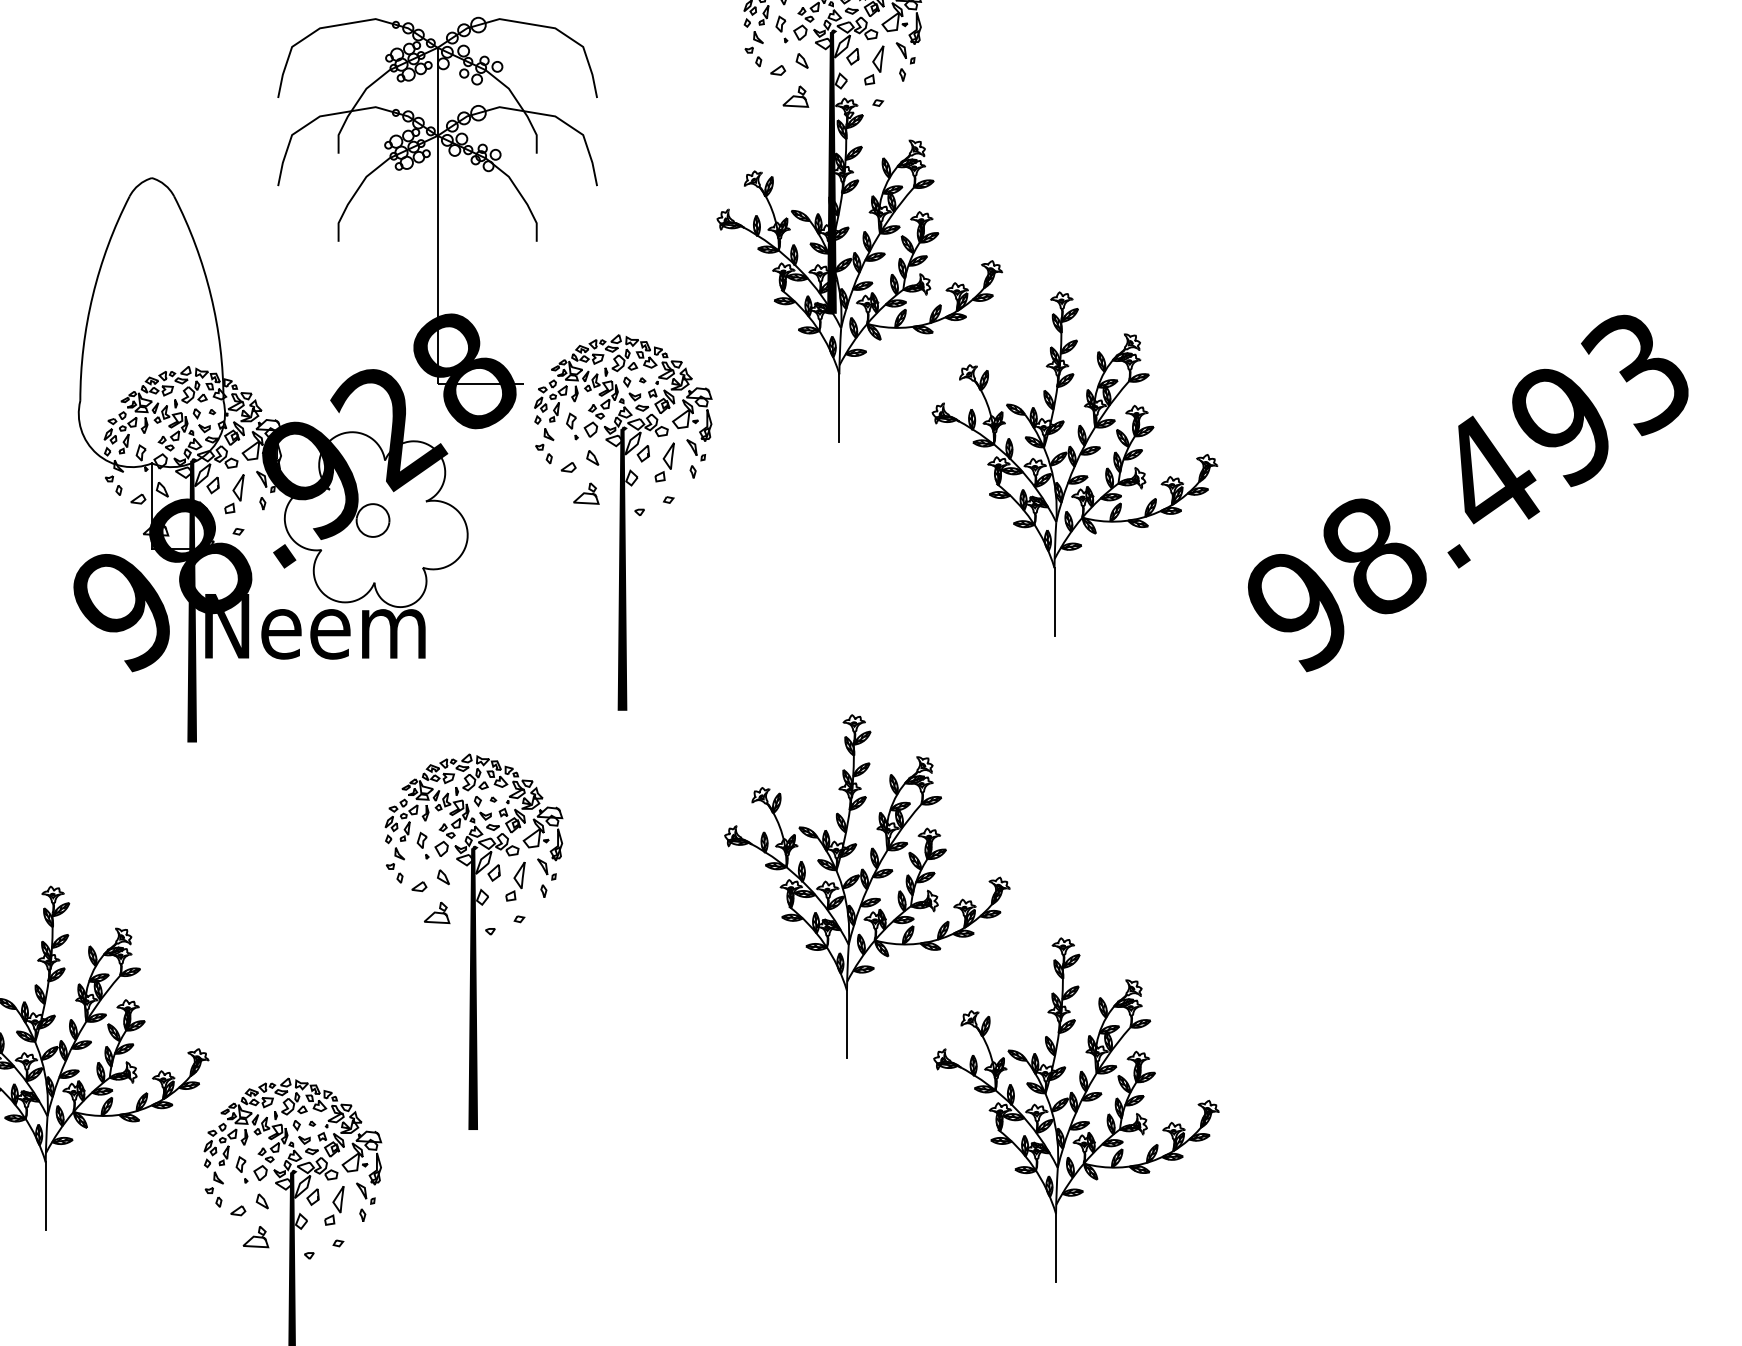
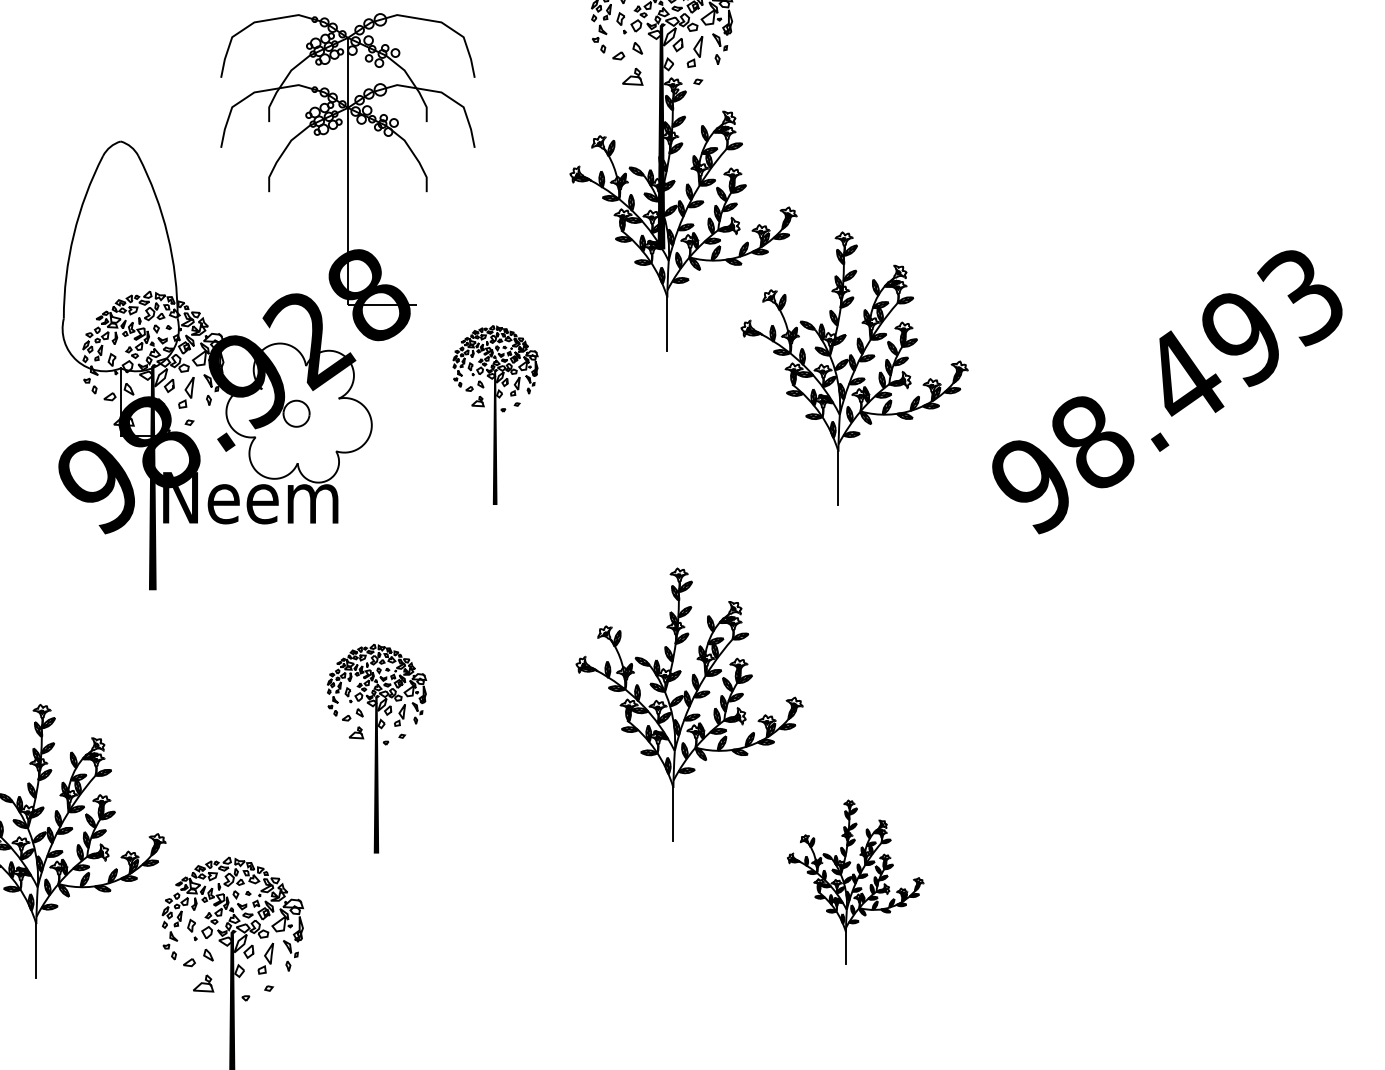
part: (623, 521) -> (495, 414), size x0.6
part: (473, 941) -> (376, 748), size x0.7
part: (1076, 1110) -> (855, 882), size x0.6

